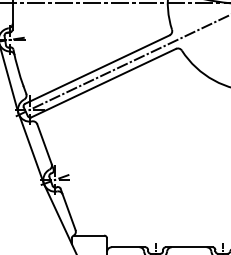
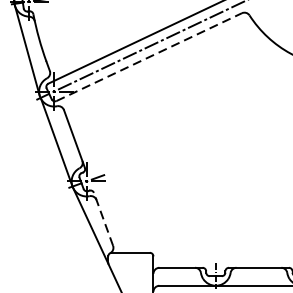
line: (103, 83) -> (148, 57), solid -> dashed
line: (68, 209) -> (103, 219), solid -> dashed

